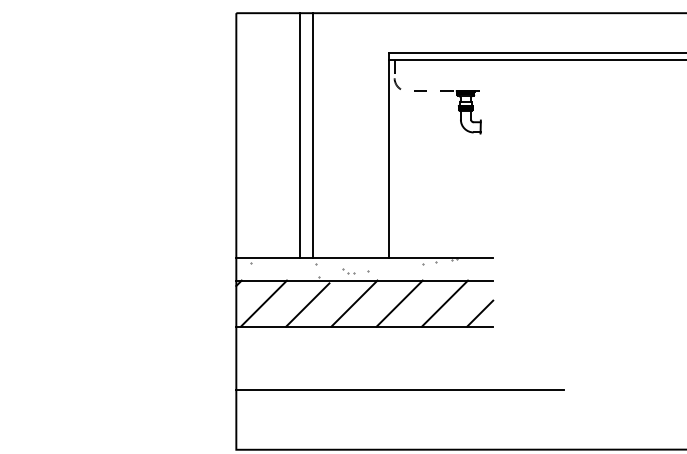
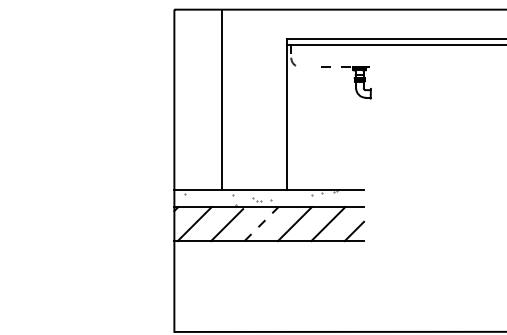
part: (458, 111) -> (354, 82), moved
line: (313, 134) -> (231, 99), removed
line: (354, 302) -> (261, 223), solid -> dashed
line: (400, 389) -> (295, 287), removed

